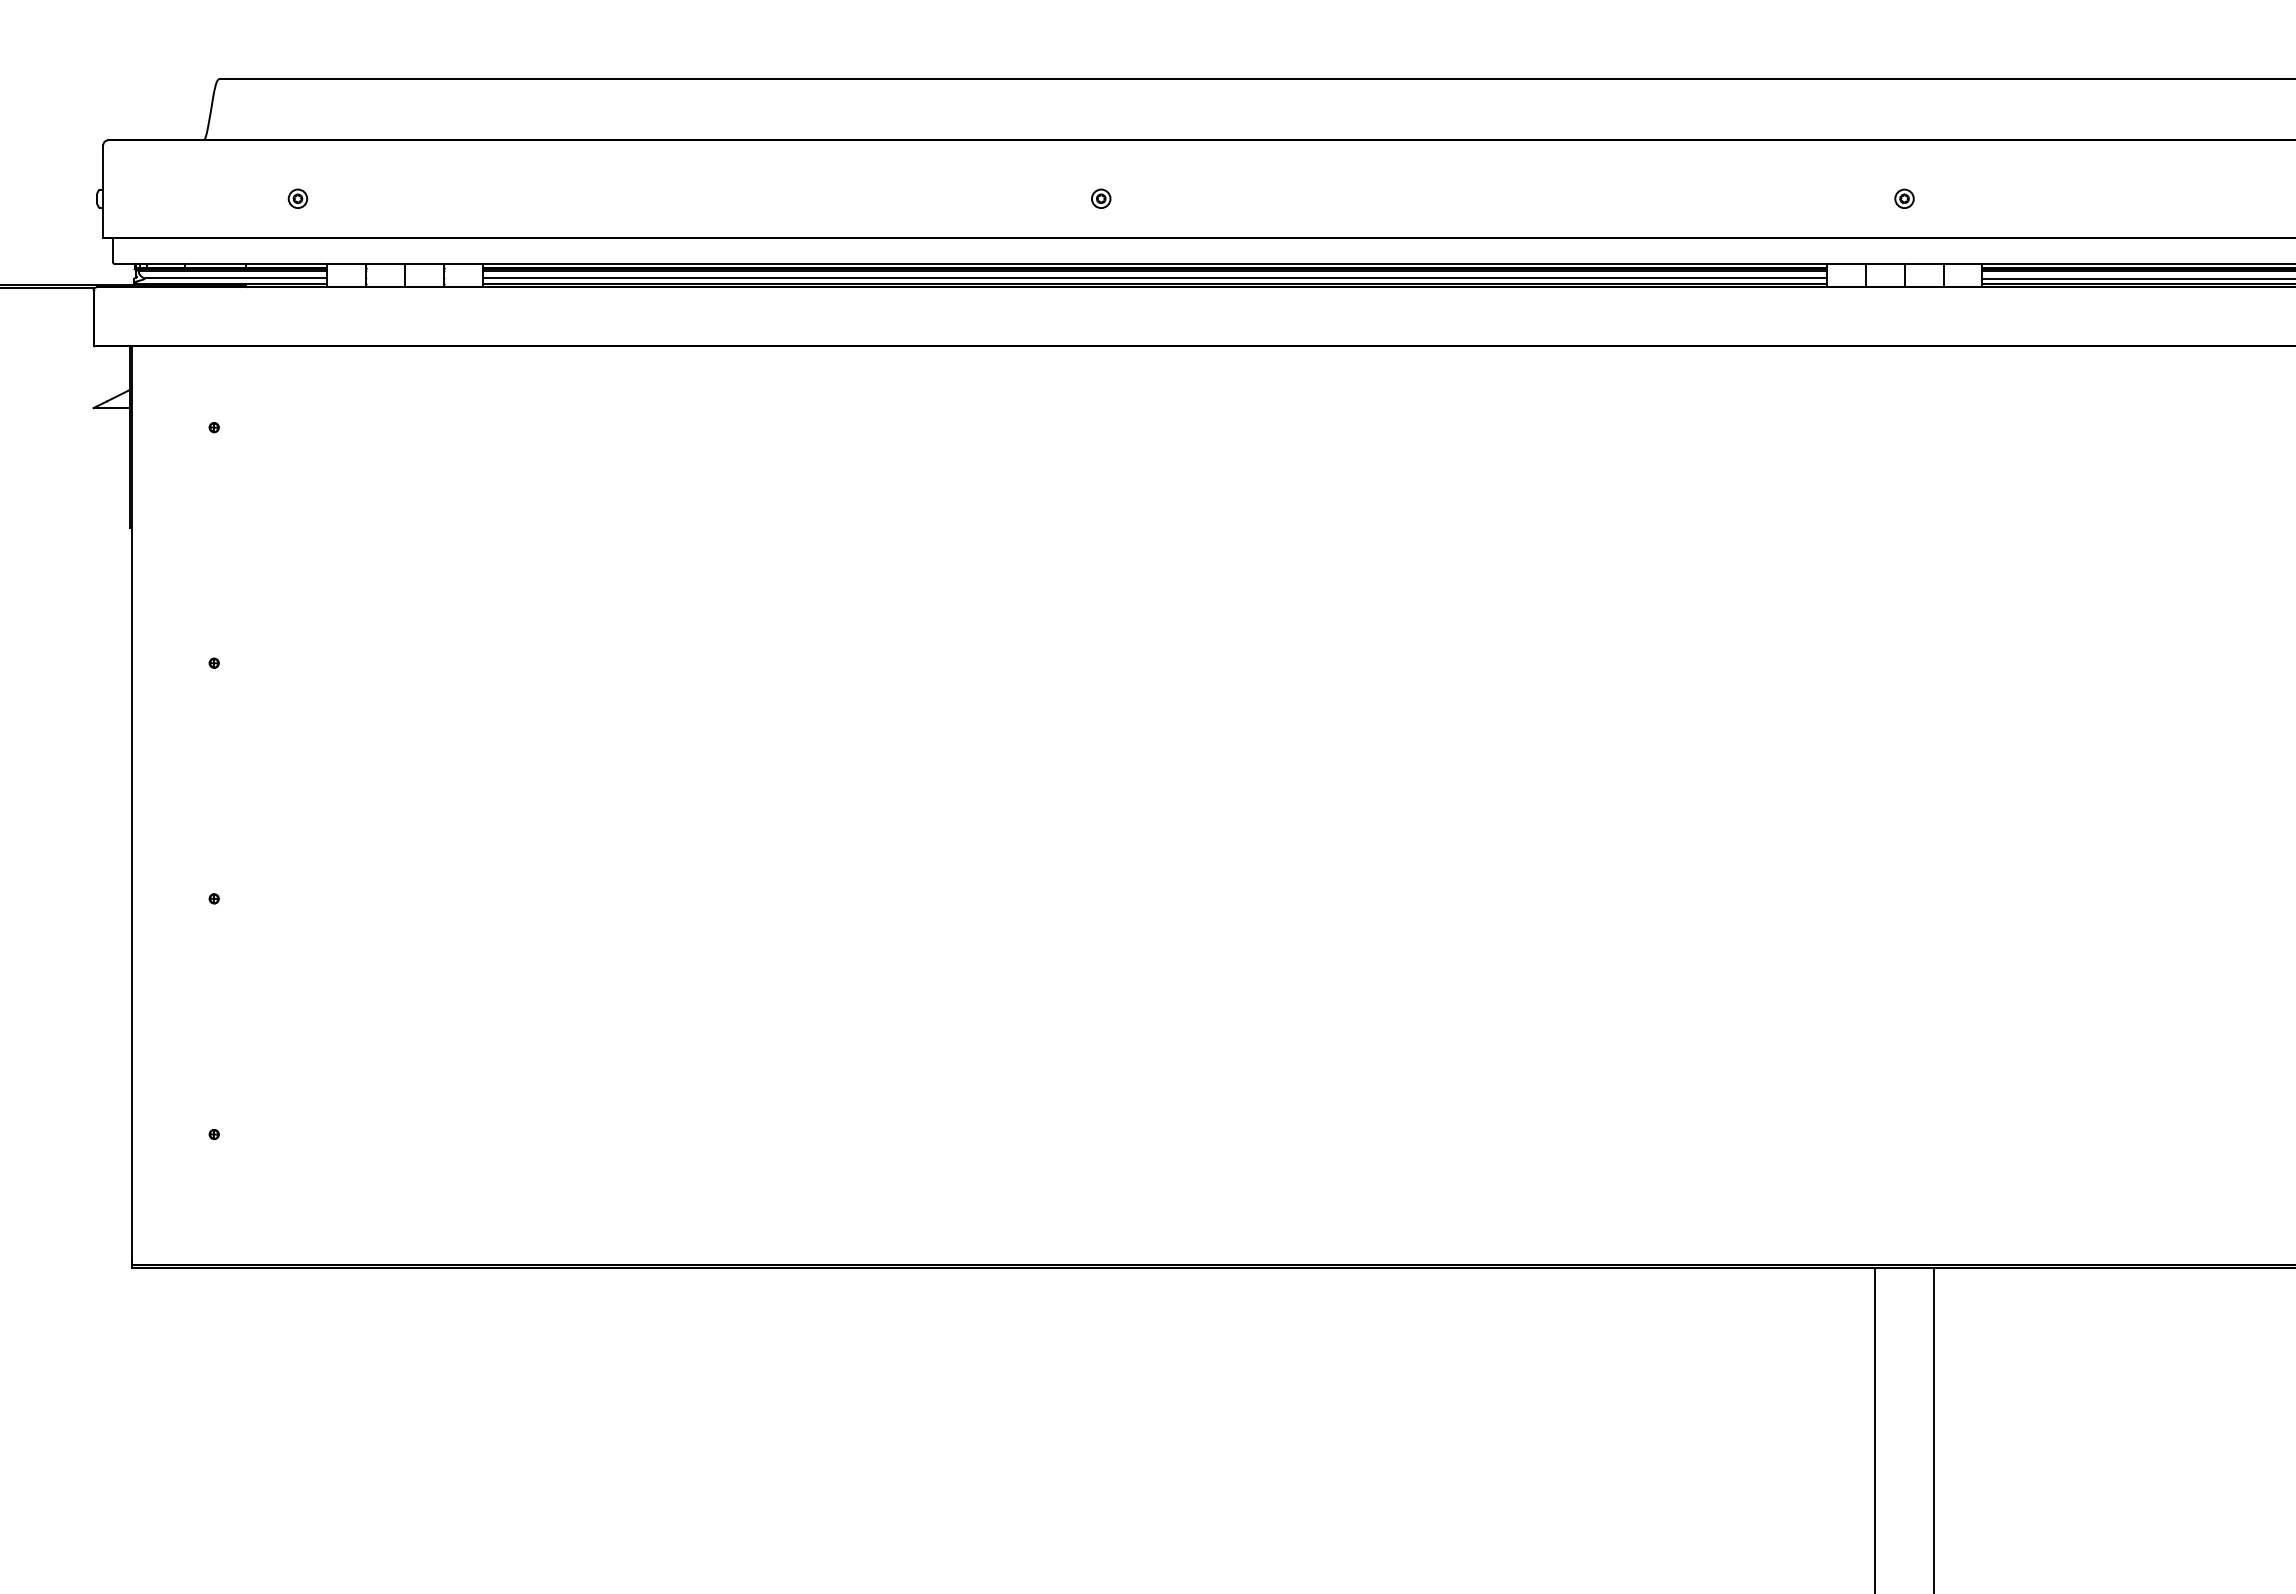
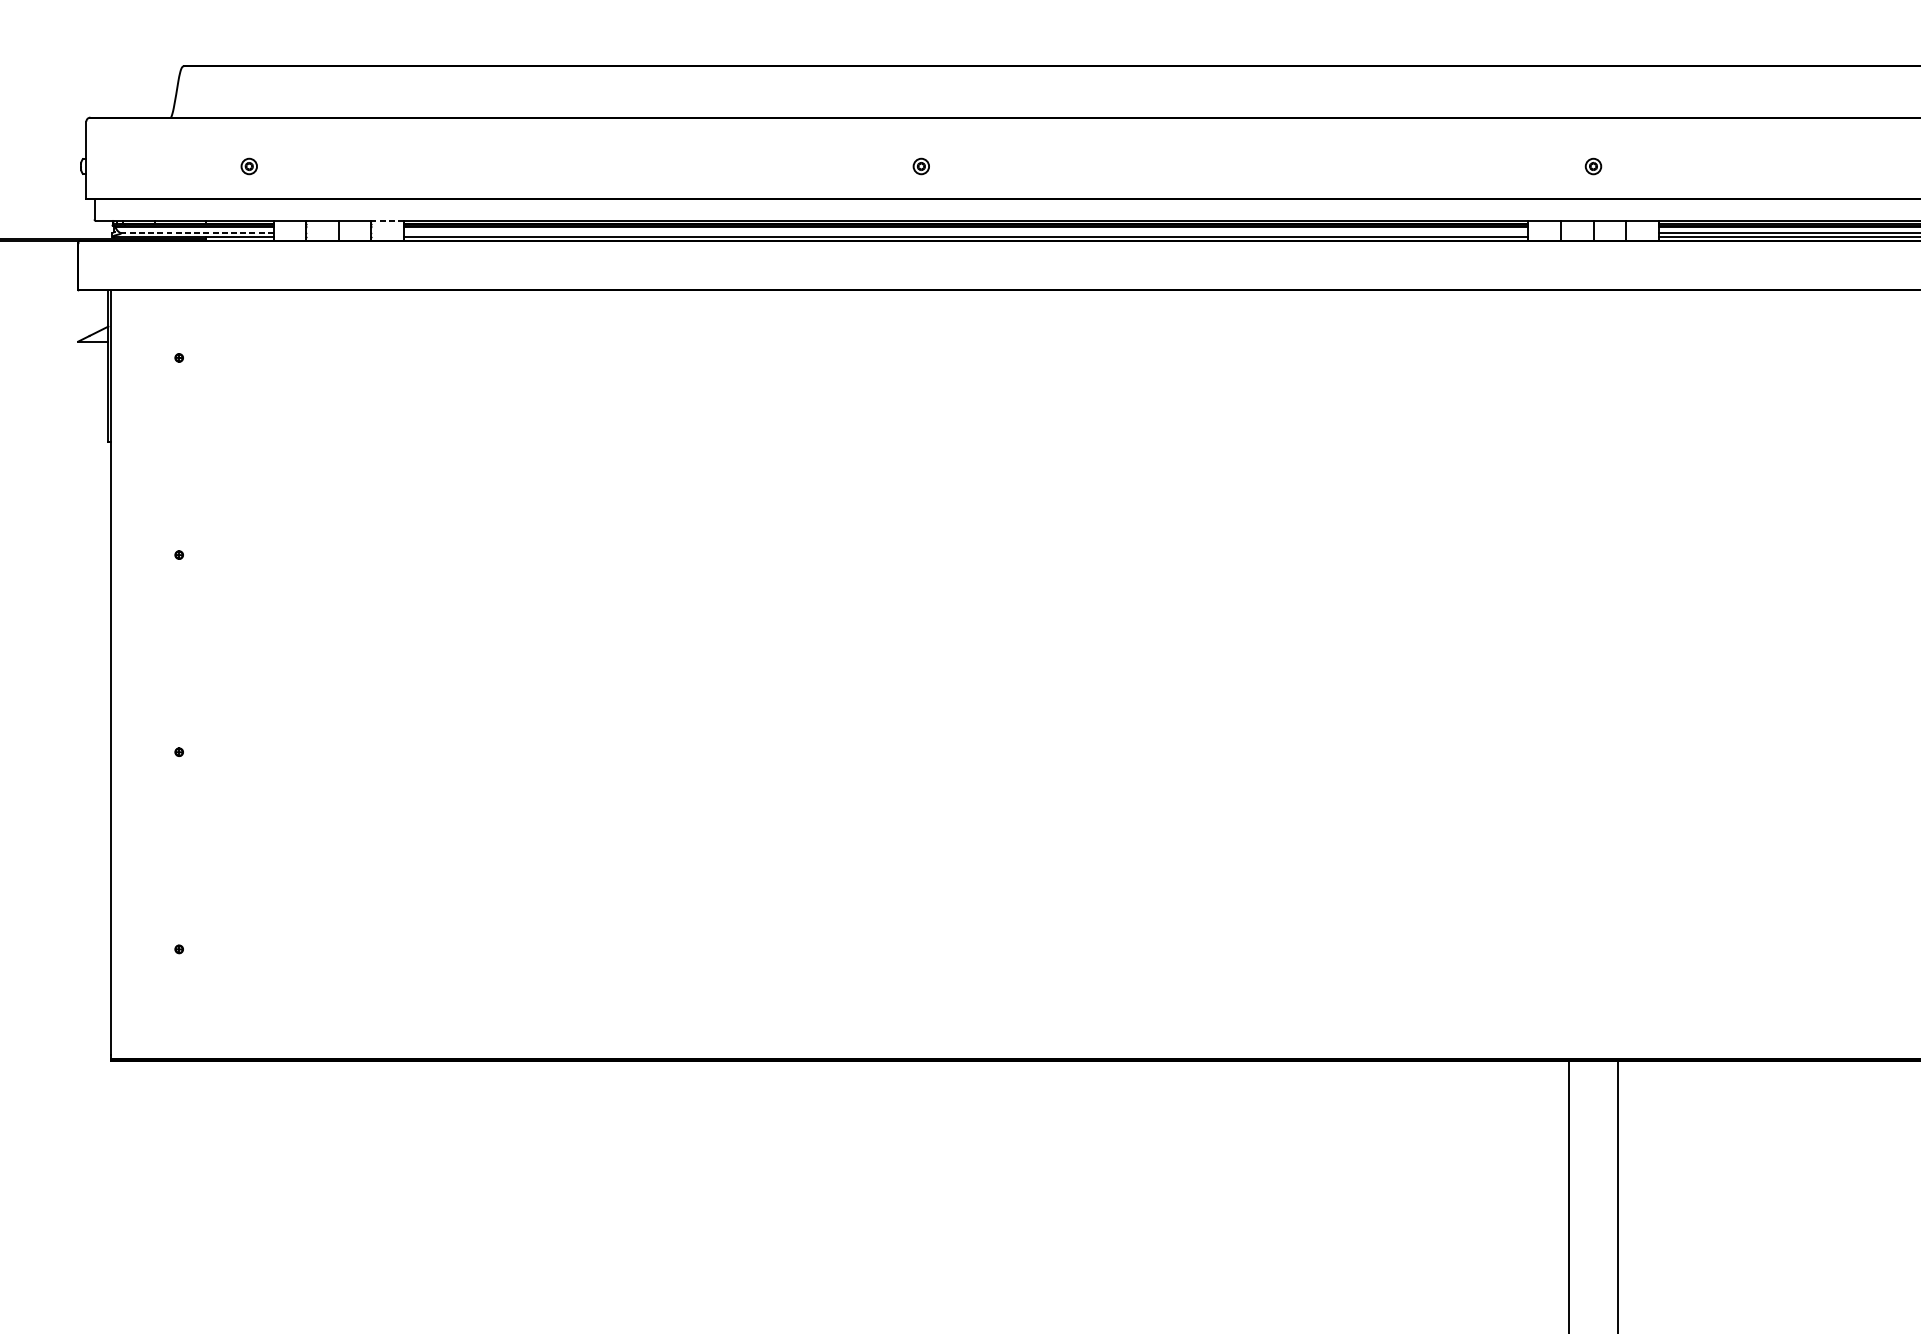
line: (463, 264) -> (387, 221), solid -> dashed
line: (238, 278) -> (199, 233), solid -> dashed
line: (1154, 278) -> (965, 233), removed

